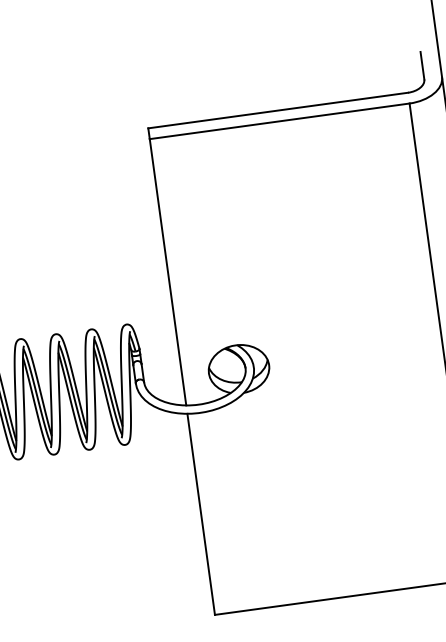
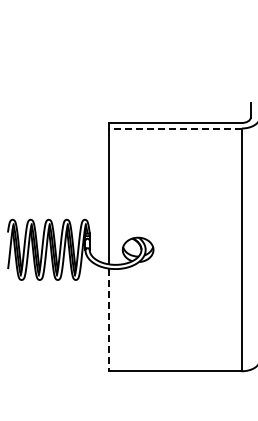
line: (279, 121) -> (175, 128), solid -> dashed
line: (201, 515) -> (109, 320), solid -> dashed

